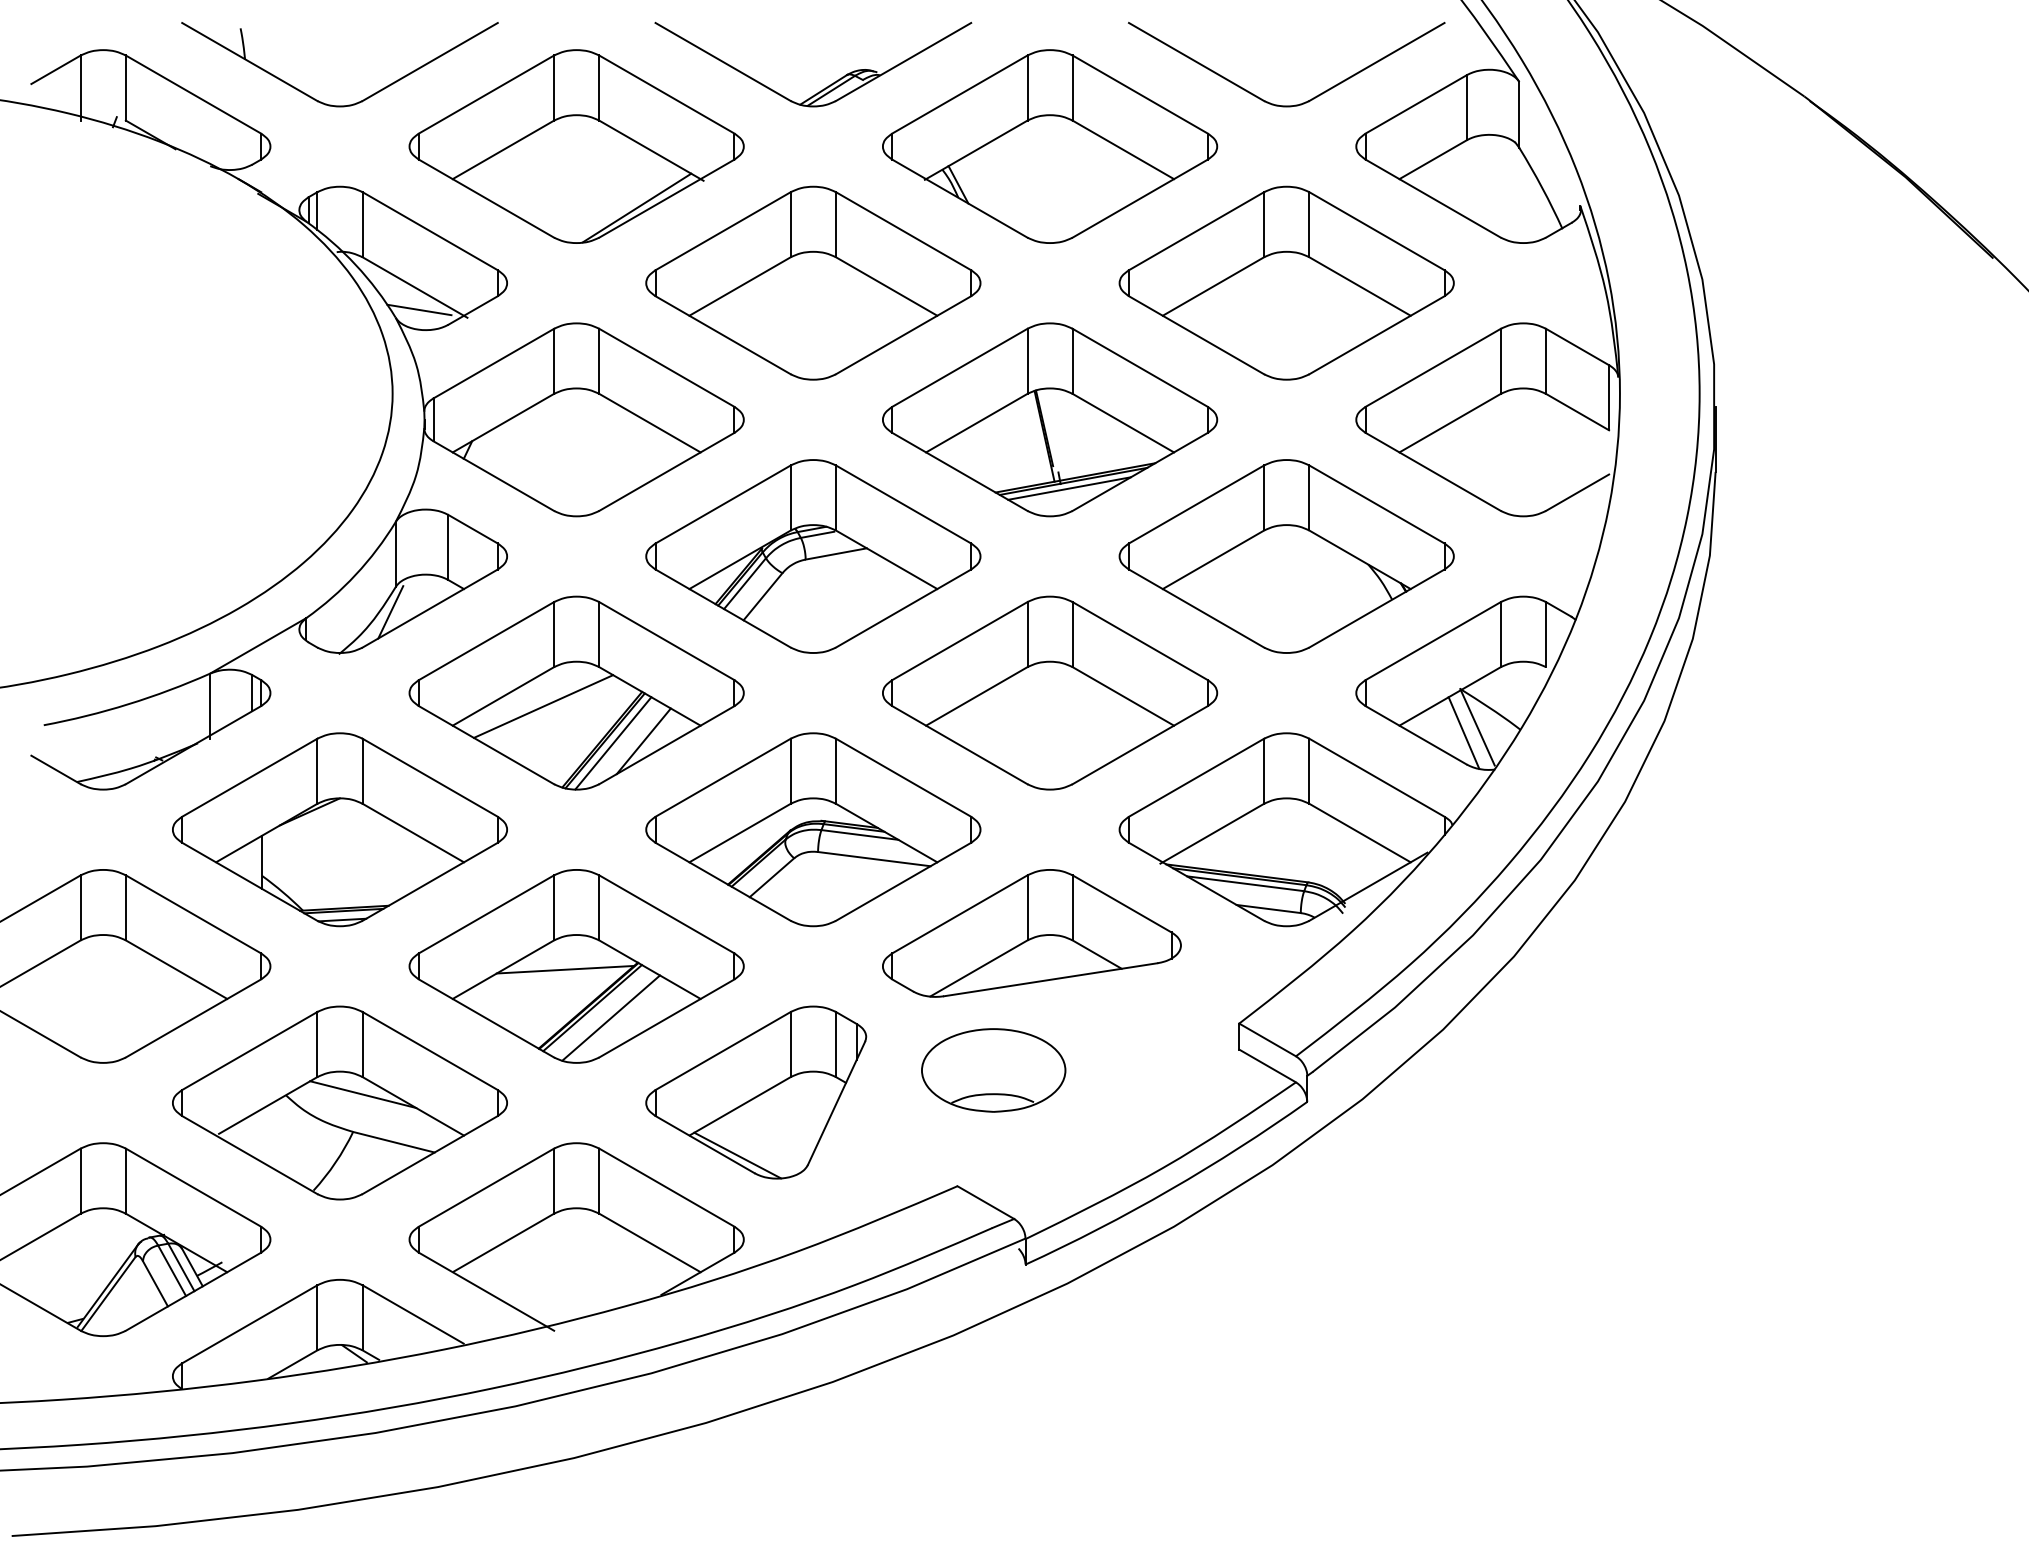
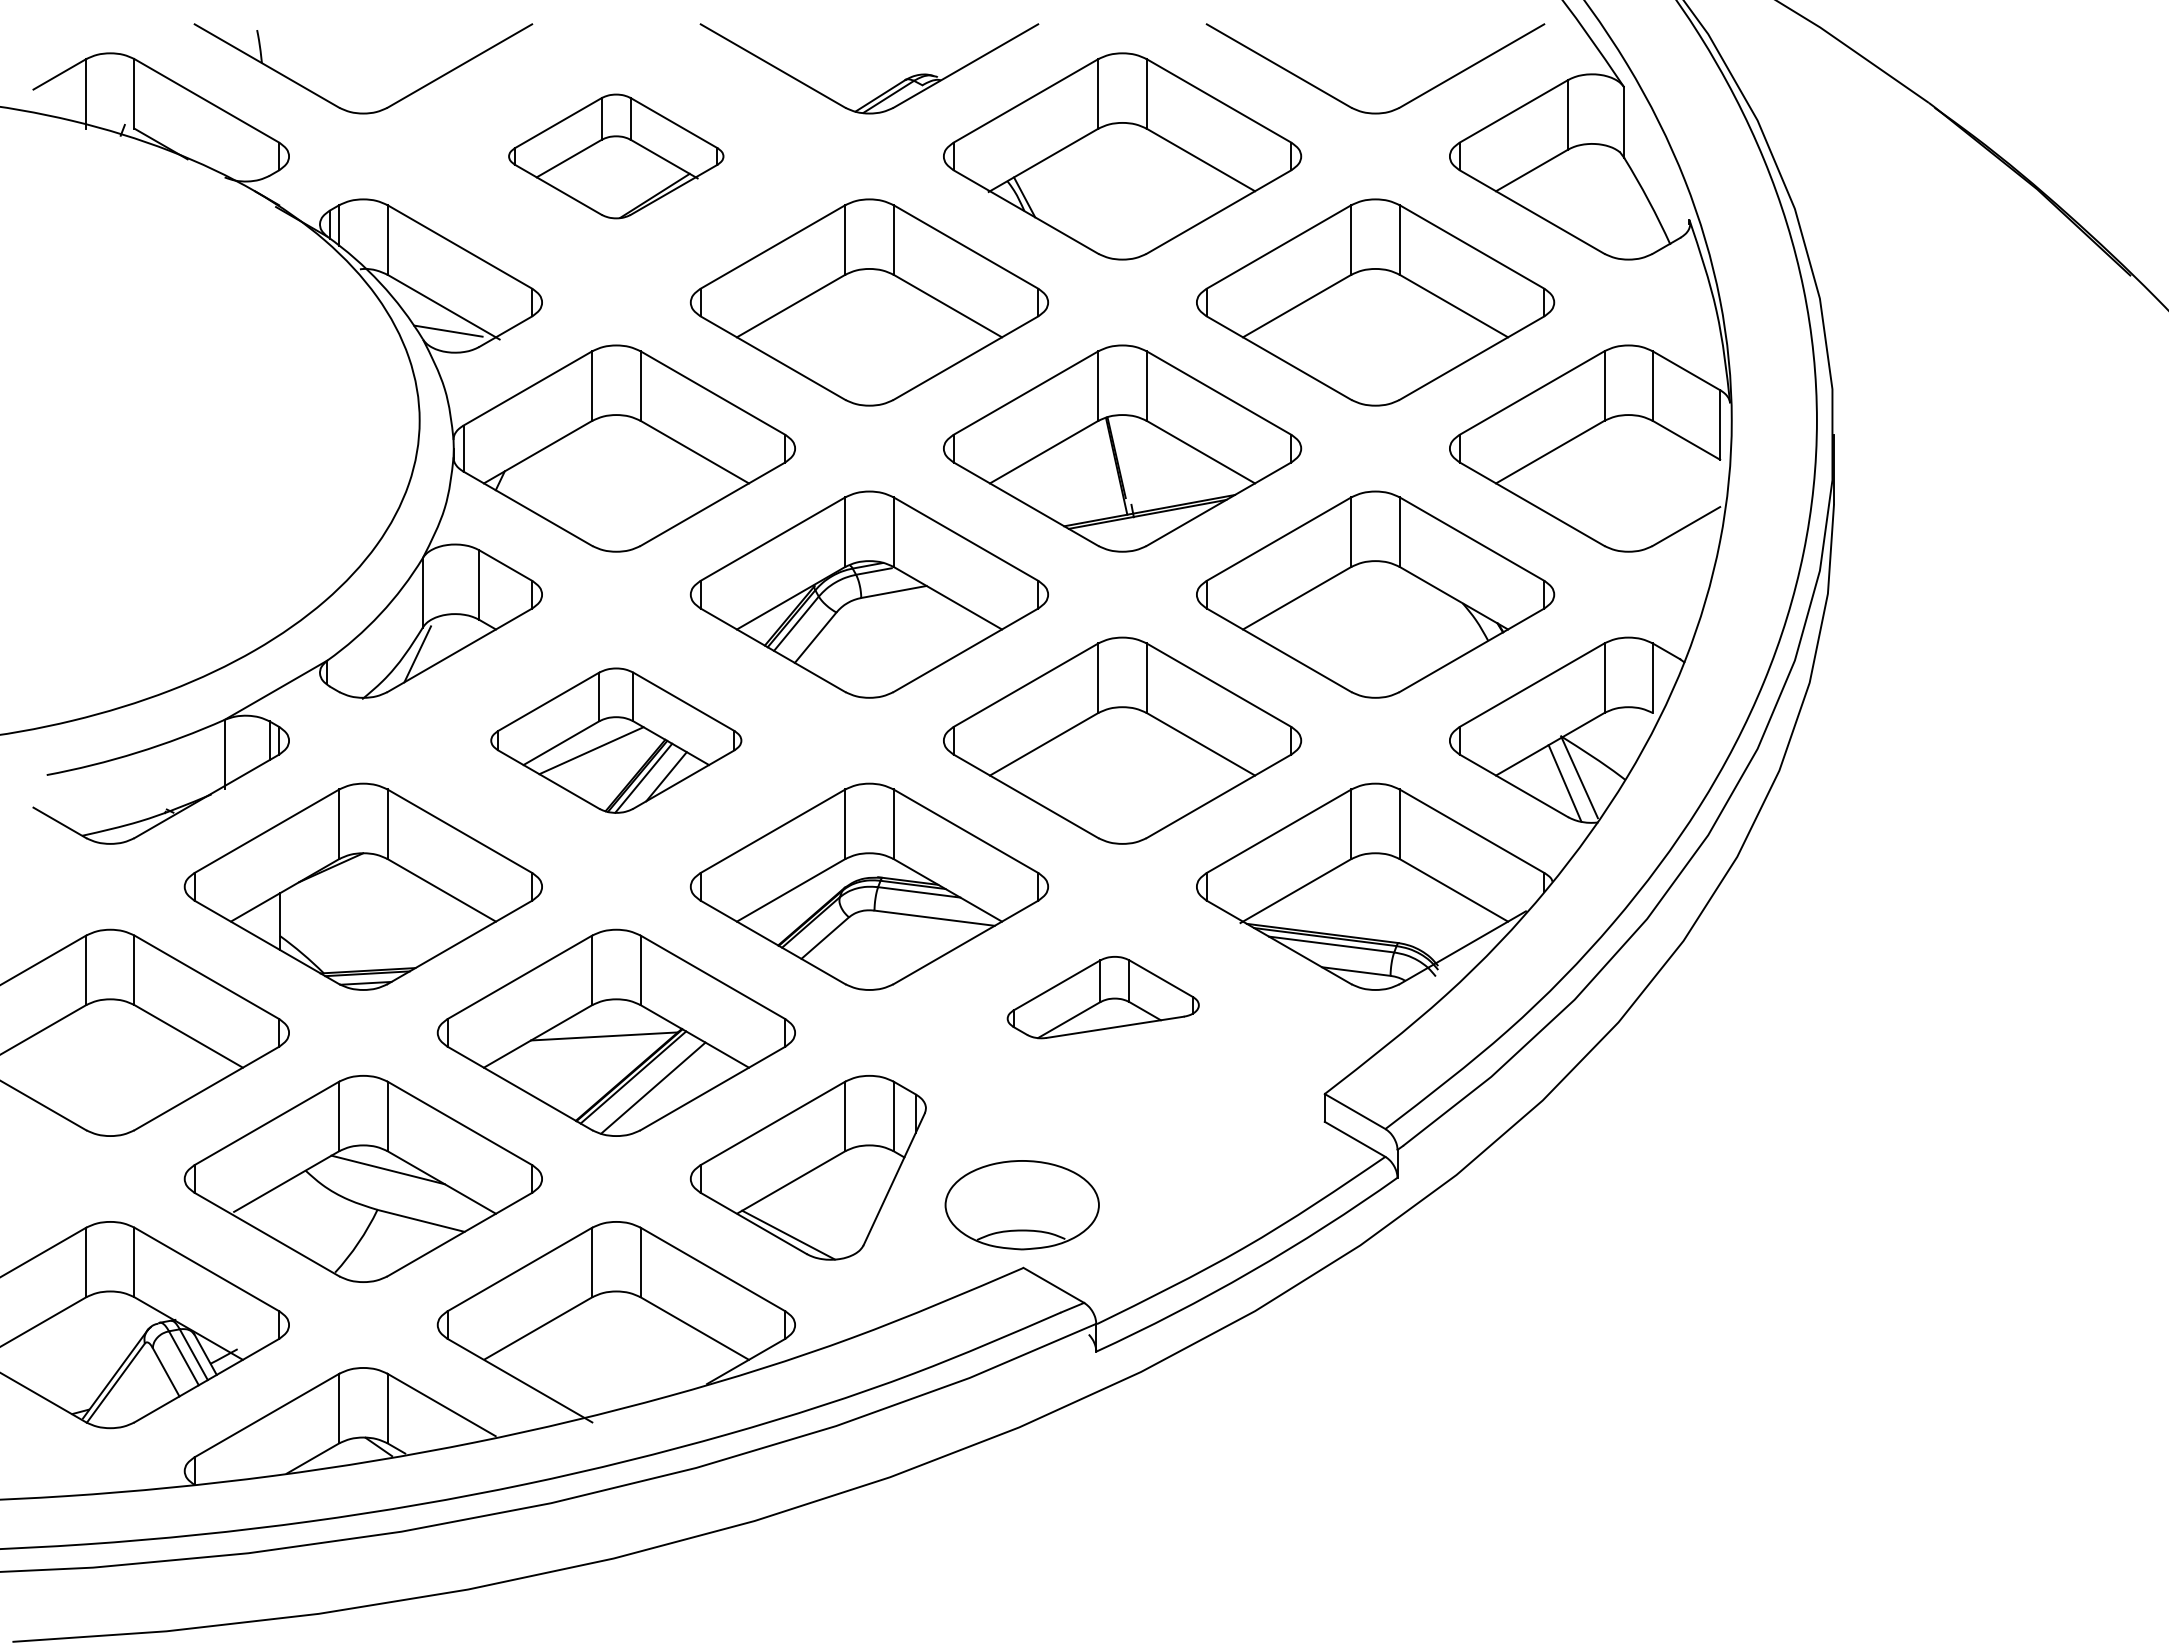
part: (575, 146) -> (615, 156), size x0.6
line: (1068, 488) -> (1142, 522), removed
part: (575, 692) -> (615, 740), size x0.7
part: (1032, 933) -> (1103, 997), size x0.6
part: (992, 1070) -> (1021, 1205), moved

